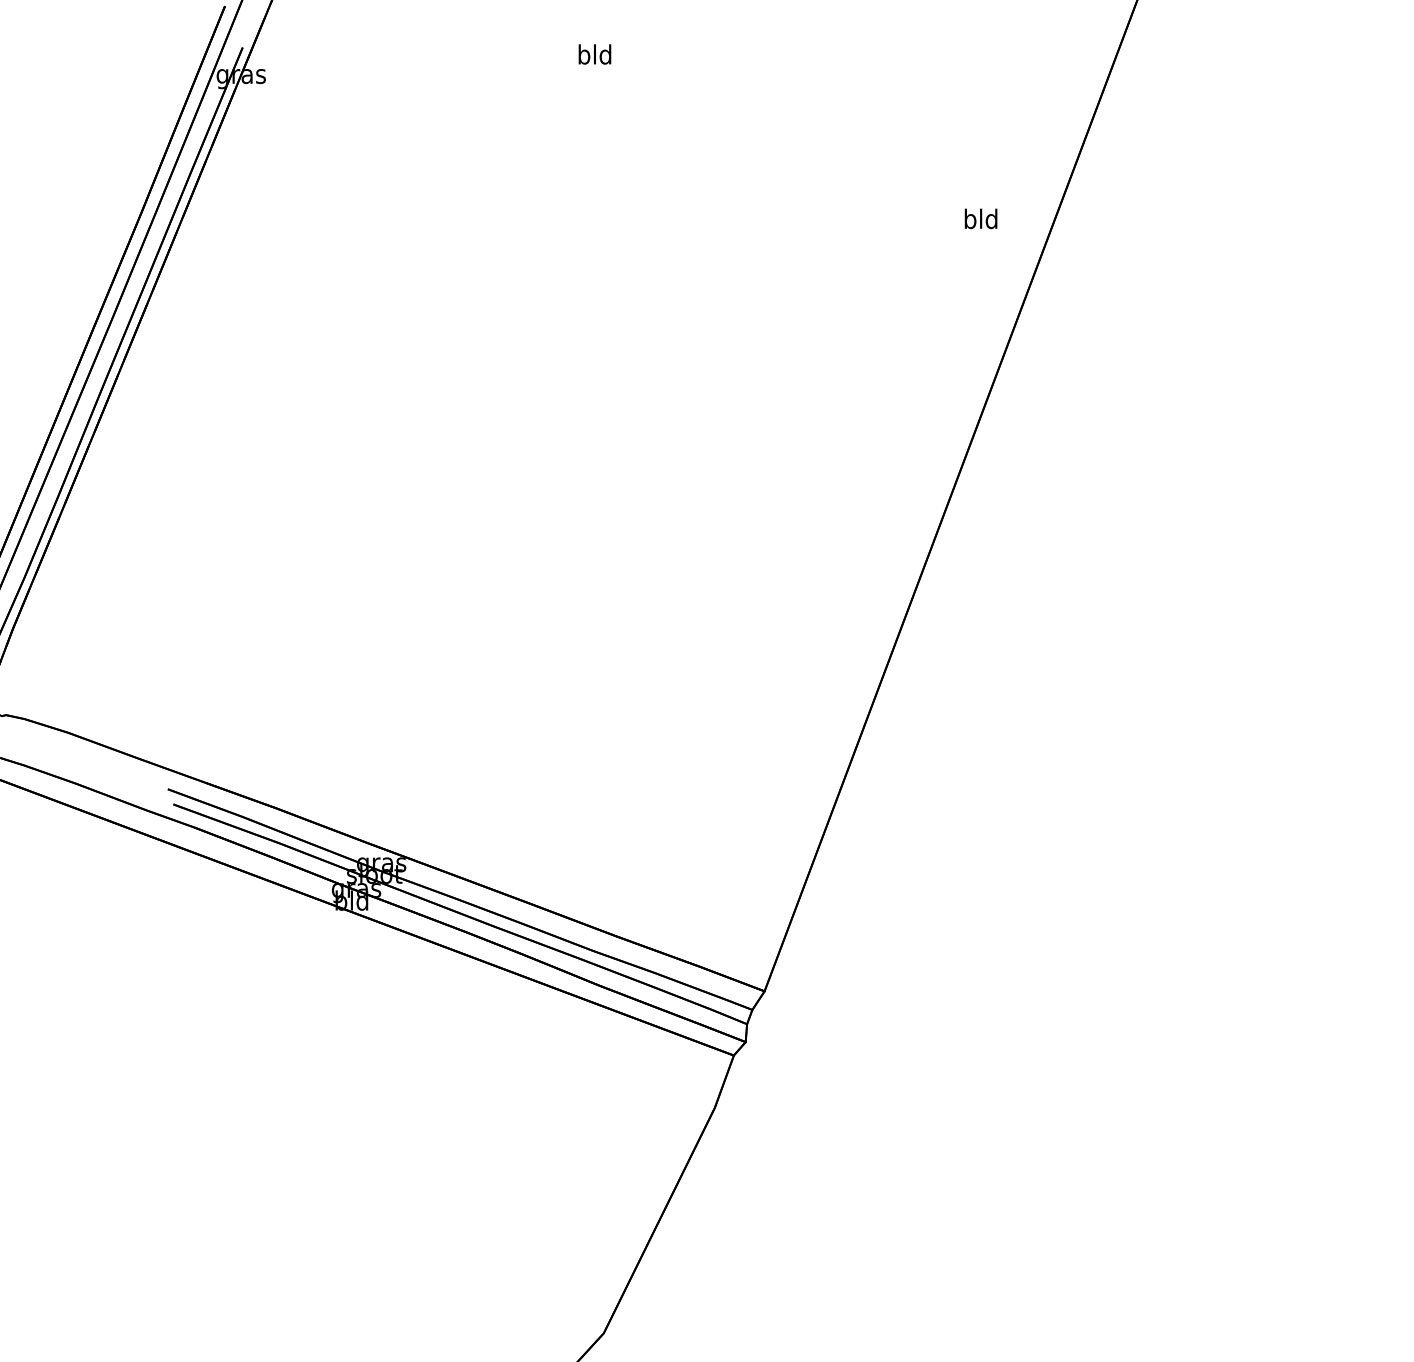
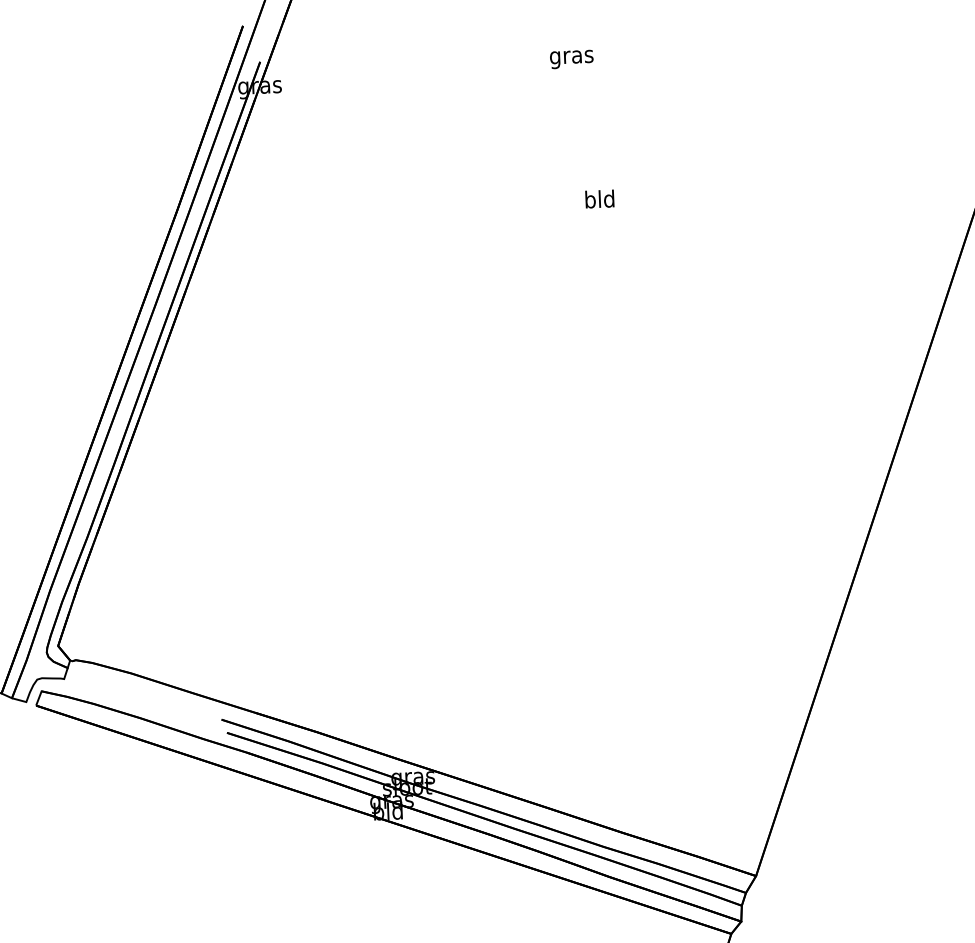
text: (594, 56) -> (571, 56), bld -> gras
text: (980, 218) -> (599, 198), moved

